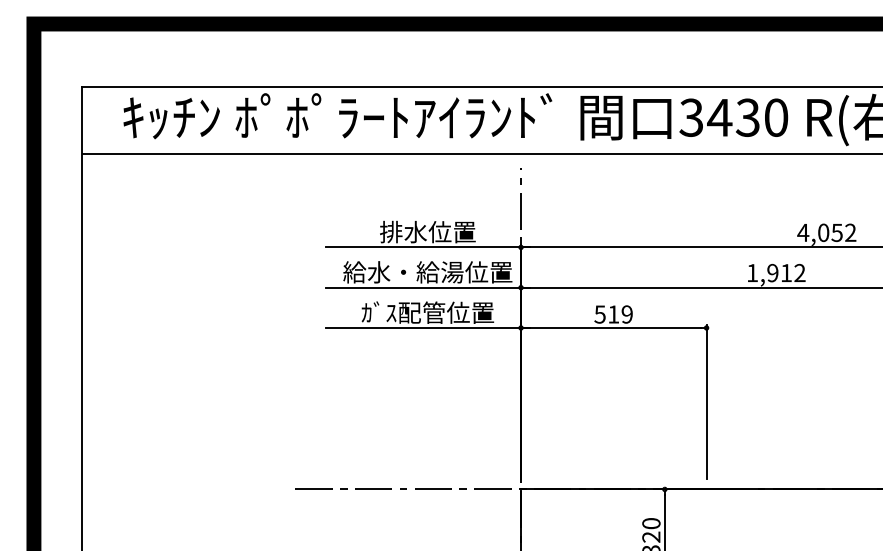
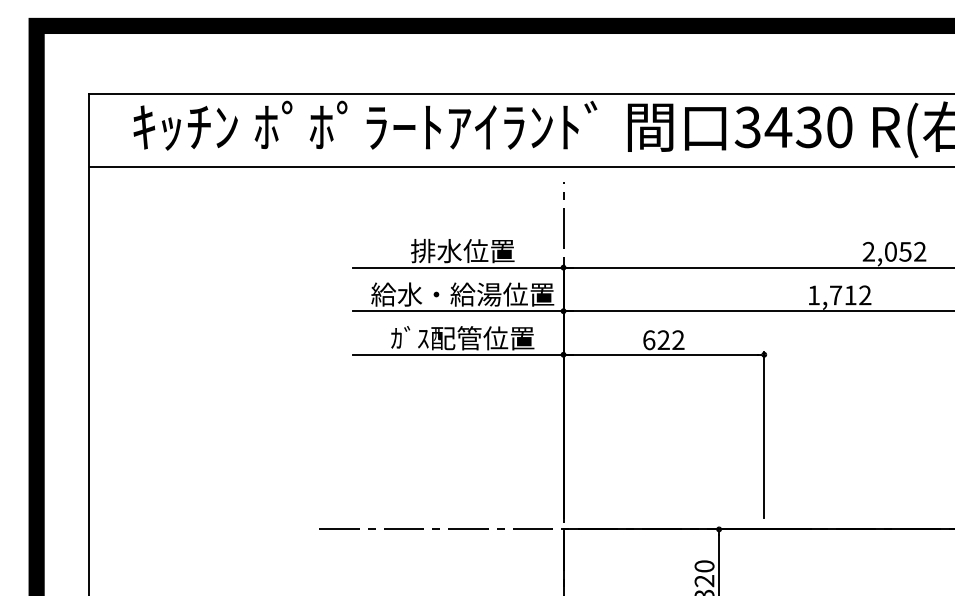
text: (803, 232) -> (869, 251), 4,052 -> 2,052
text: (772, 272) -> (835, 294), 1,912 -> 1,712
text: (613, 314) -> (663, 340), 519 -> 622

